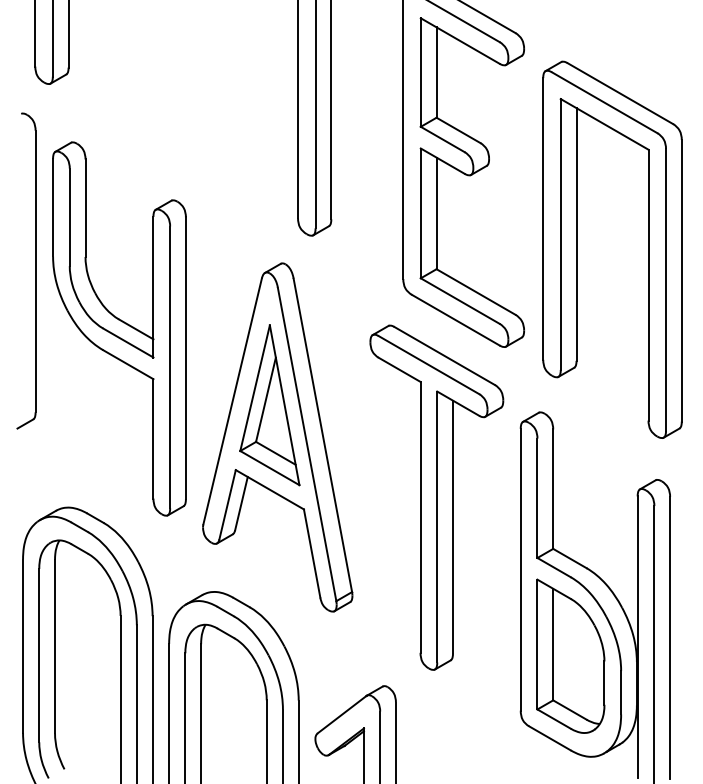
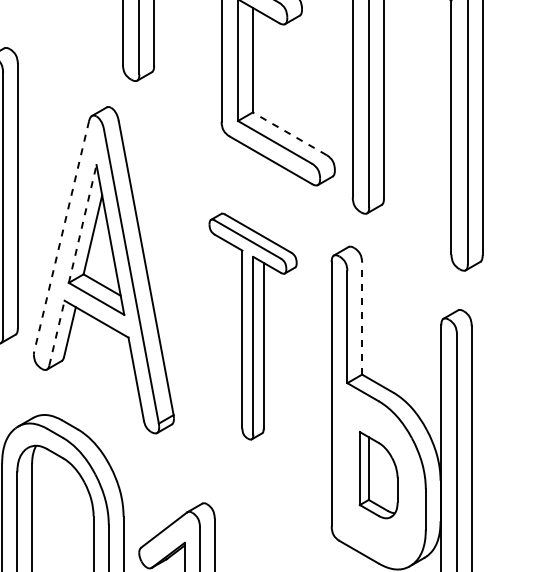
line: (475, 291) -> (289, 133), solid -> dashed
line: (255, 388) -> (83, 224), solid -> dashed
line: (232, 401) -> (61, 236), solid -> dashed
line: (553, 489) -> (362, 318), solid -> dashed
part: (436, 497) -> (252, 326), size x0.7
line: (227, 504) -> (56, 333), solid -> dashed
part: (570, 655) -> (378, 474), size x0.6

